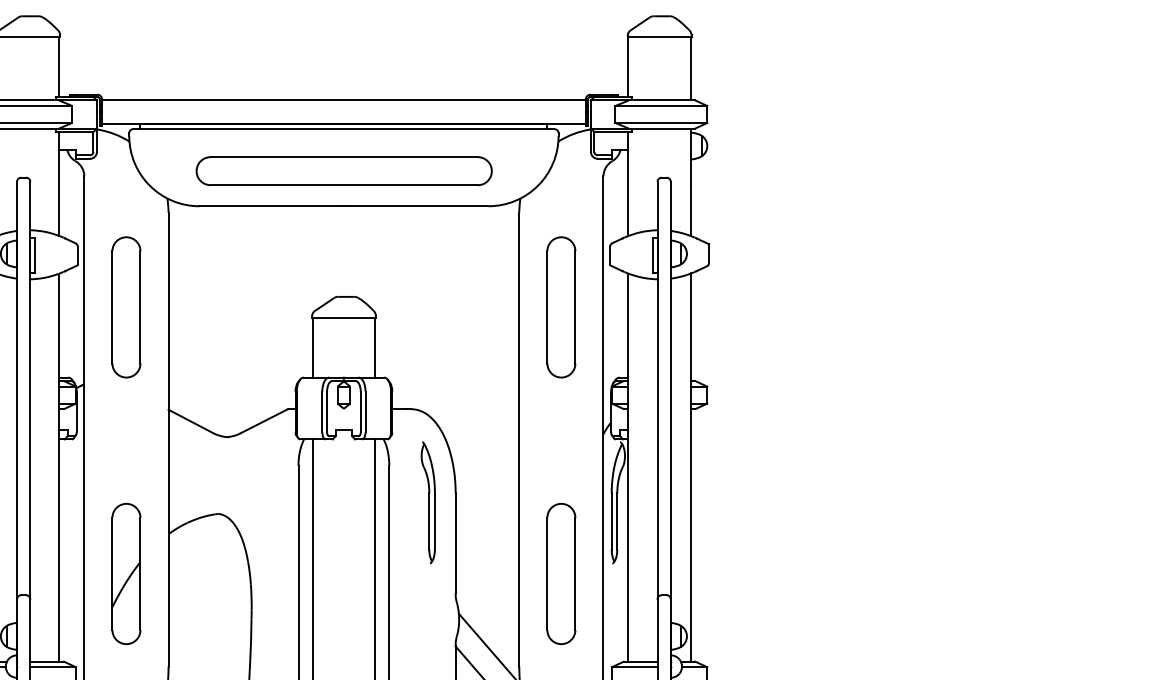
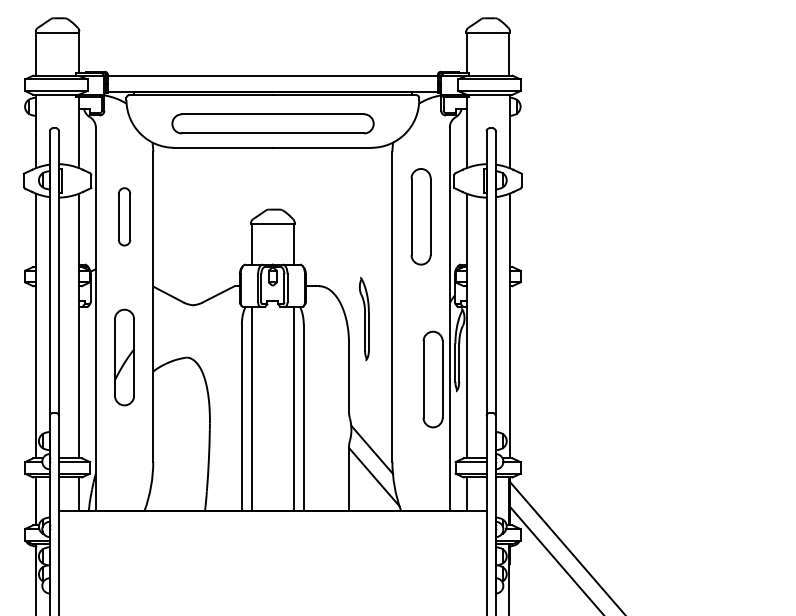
part: (126, 306) -> (124, 216), size x0.6
part: (428, 502) -> (364, 318), moved
part: (126, 573) -> (124, 357), moved
part: (560, 573) -> (432, 379), moved

